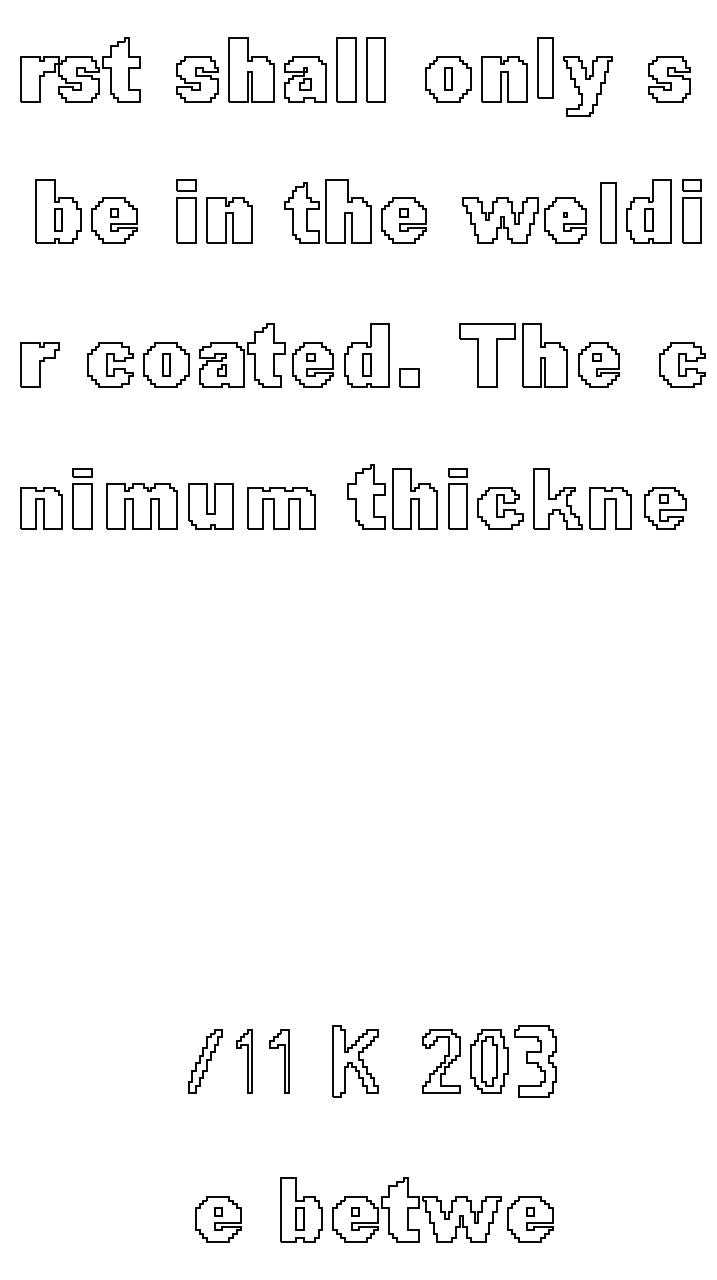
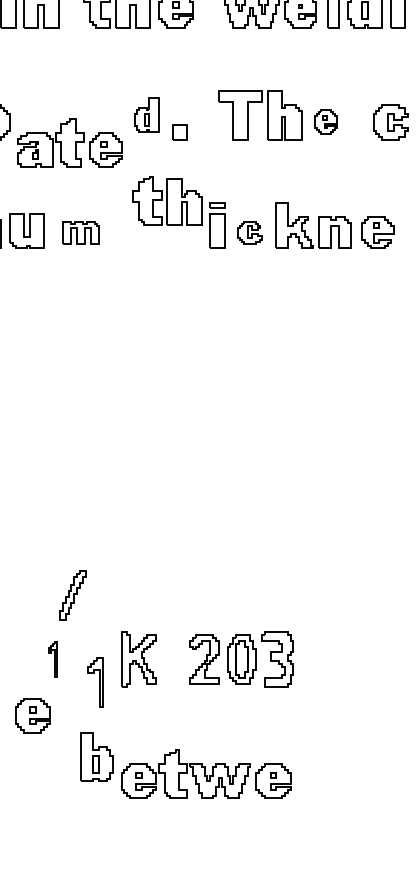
part: (266, 355) -> (69, 142), moved
part: (366, 355) -> (147, 114), size x0.7
part: (598, 364) -> (326, 121), size x0.7
part: (392, 496) -> (167, 200), moved
part: (281, 508) -> (81, 232), size x0.7
part: (500, 508) -> (250, 232), size x0.7
part: (205, 1061) -> (72, 595), moved
part: (244, 1061) -> (52, 659), size x0.7
part: (279, 1061) -> (95, 682), moved
part: (301, 1209) -> (96, 756), moved
part: (218, 1219) -> (32, 715), moved

